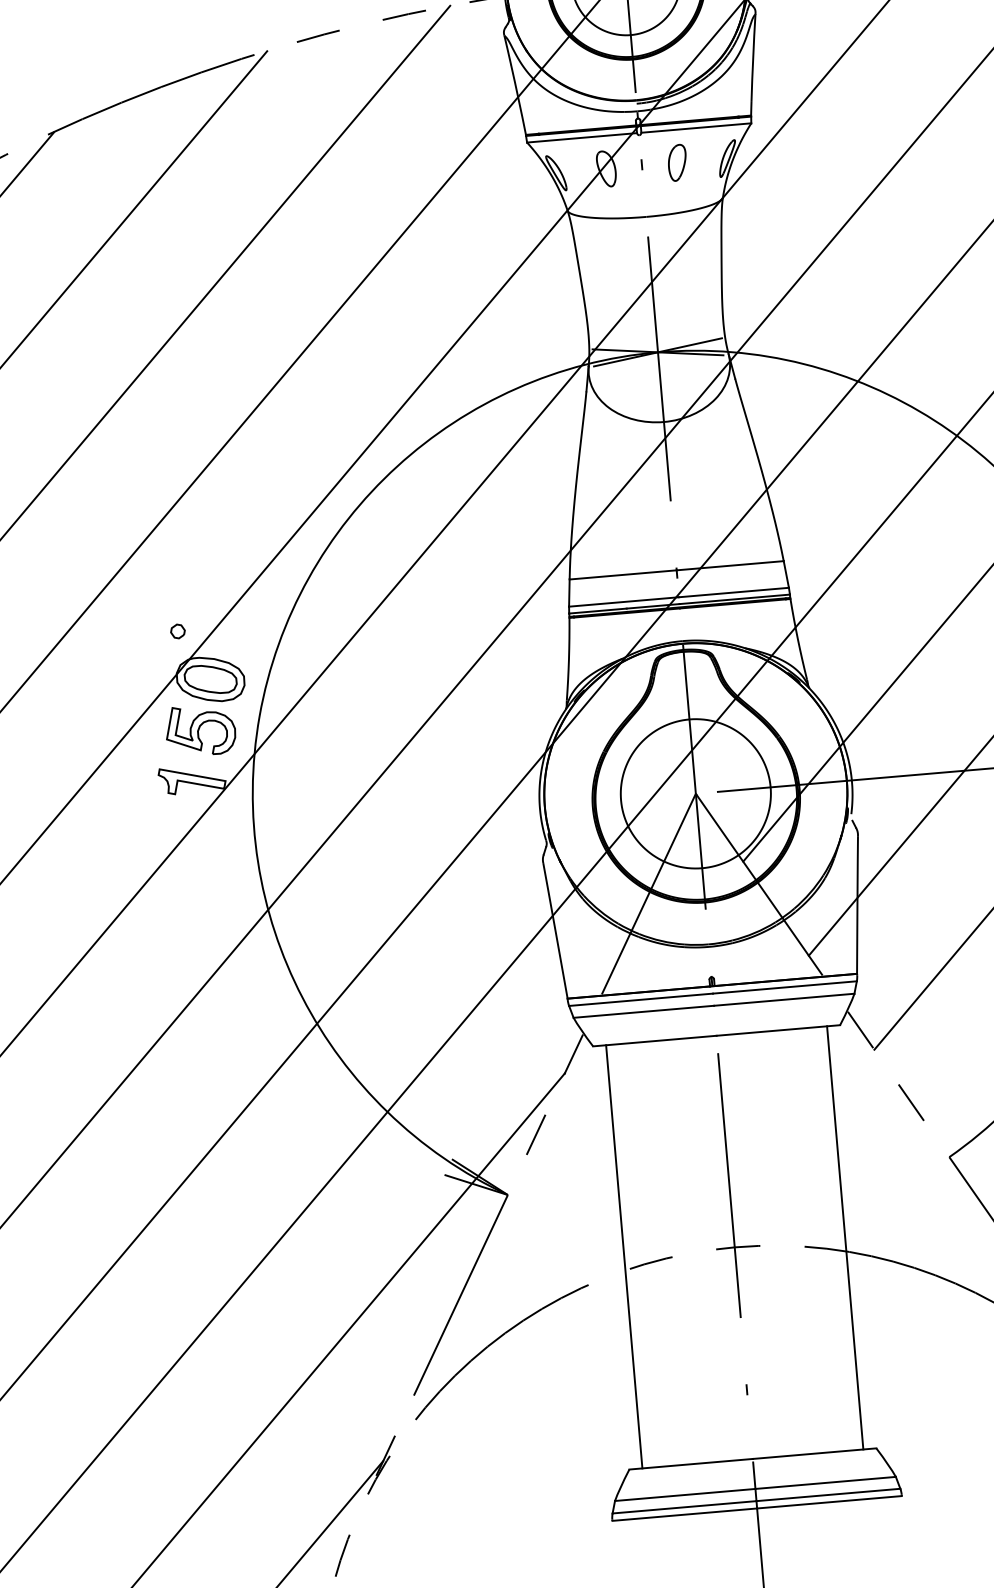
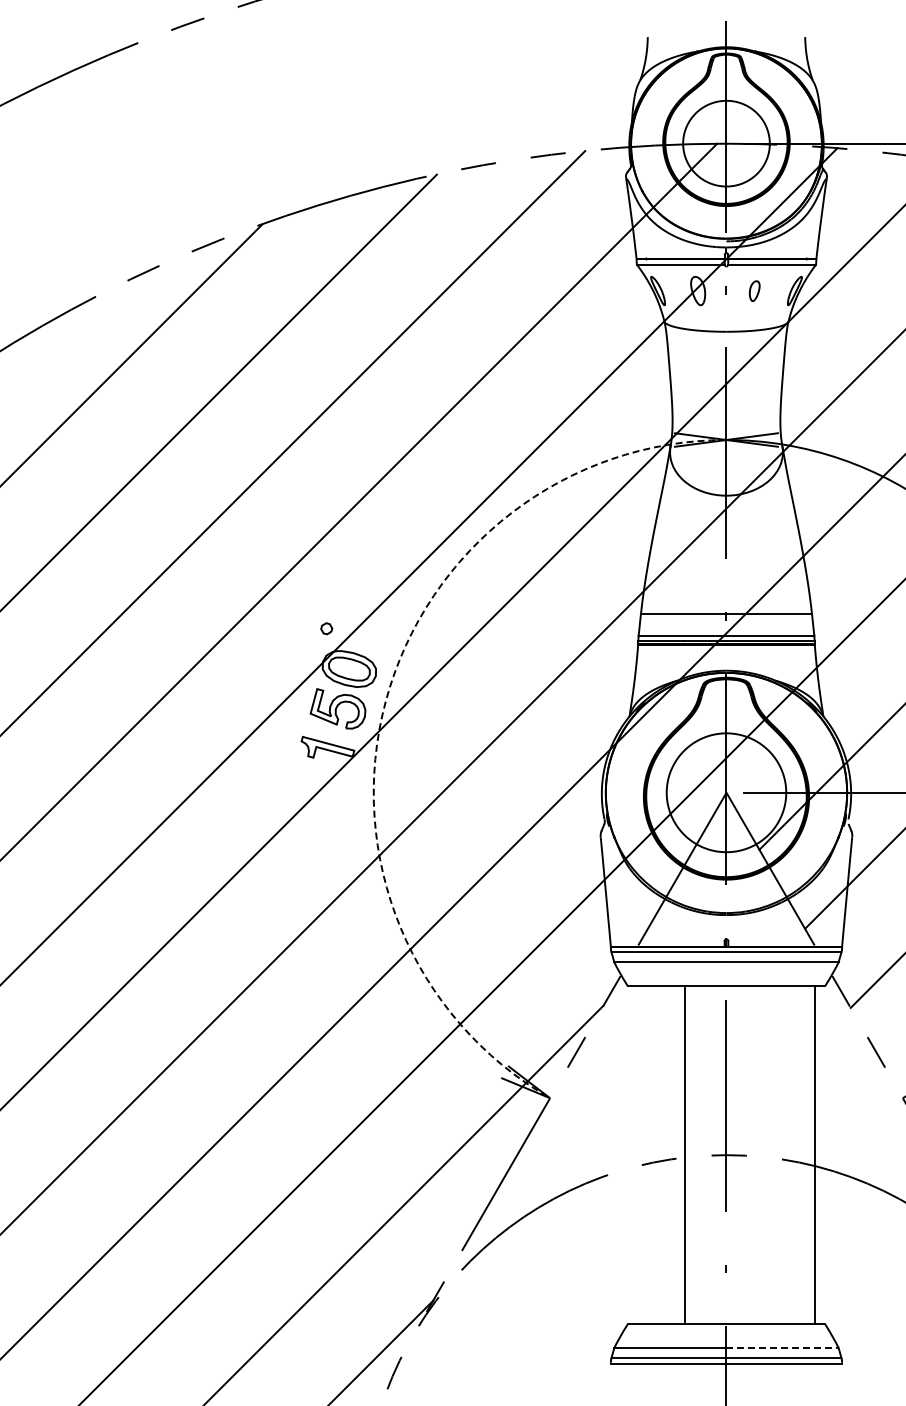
part: (677, 163) -> (754, 291), size x0.7
arc: (259, 716) -> (385, 701), solid -> dashed
line: (624, 1257) -> (685, 1155), moved
line: (826, 1483) -> (783, 1348), solid -> dashed

